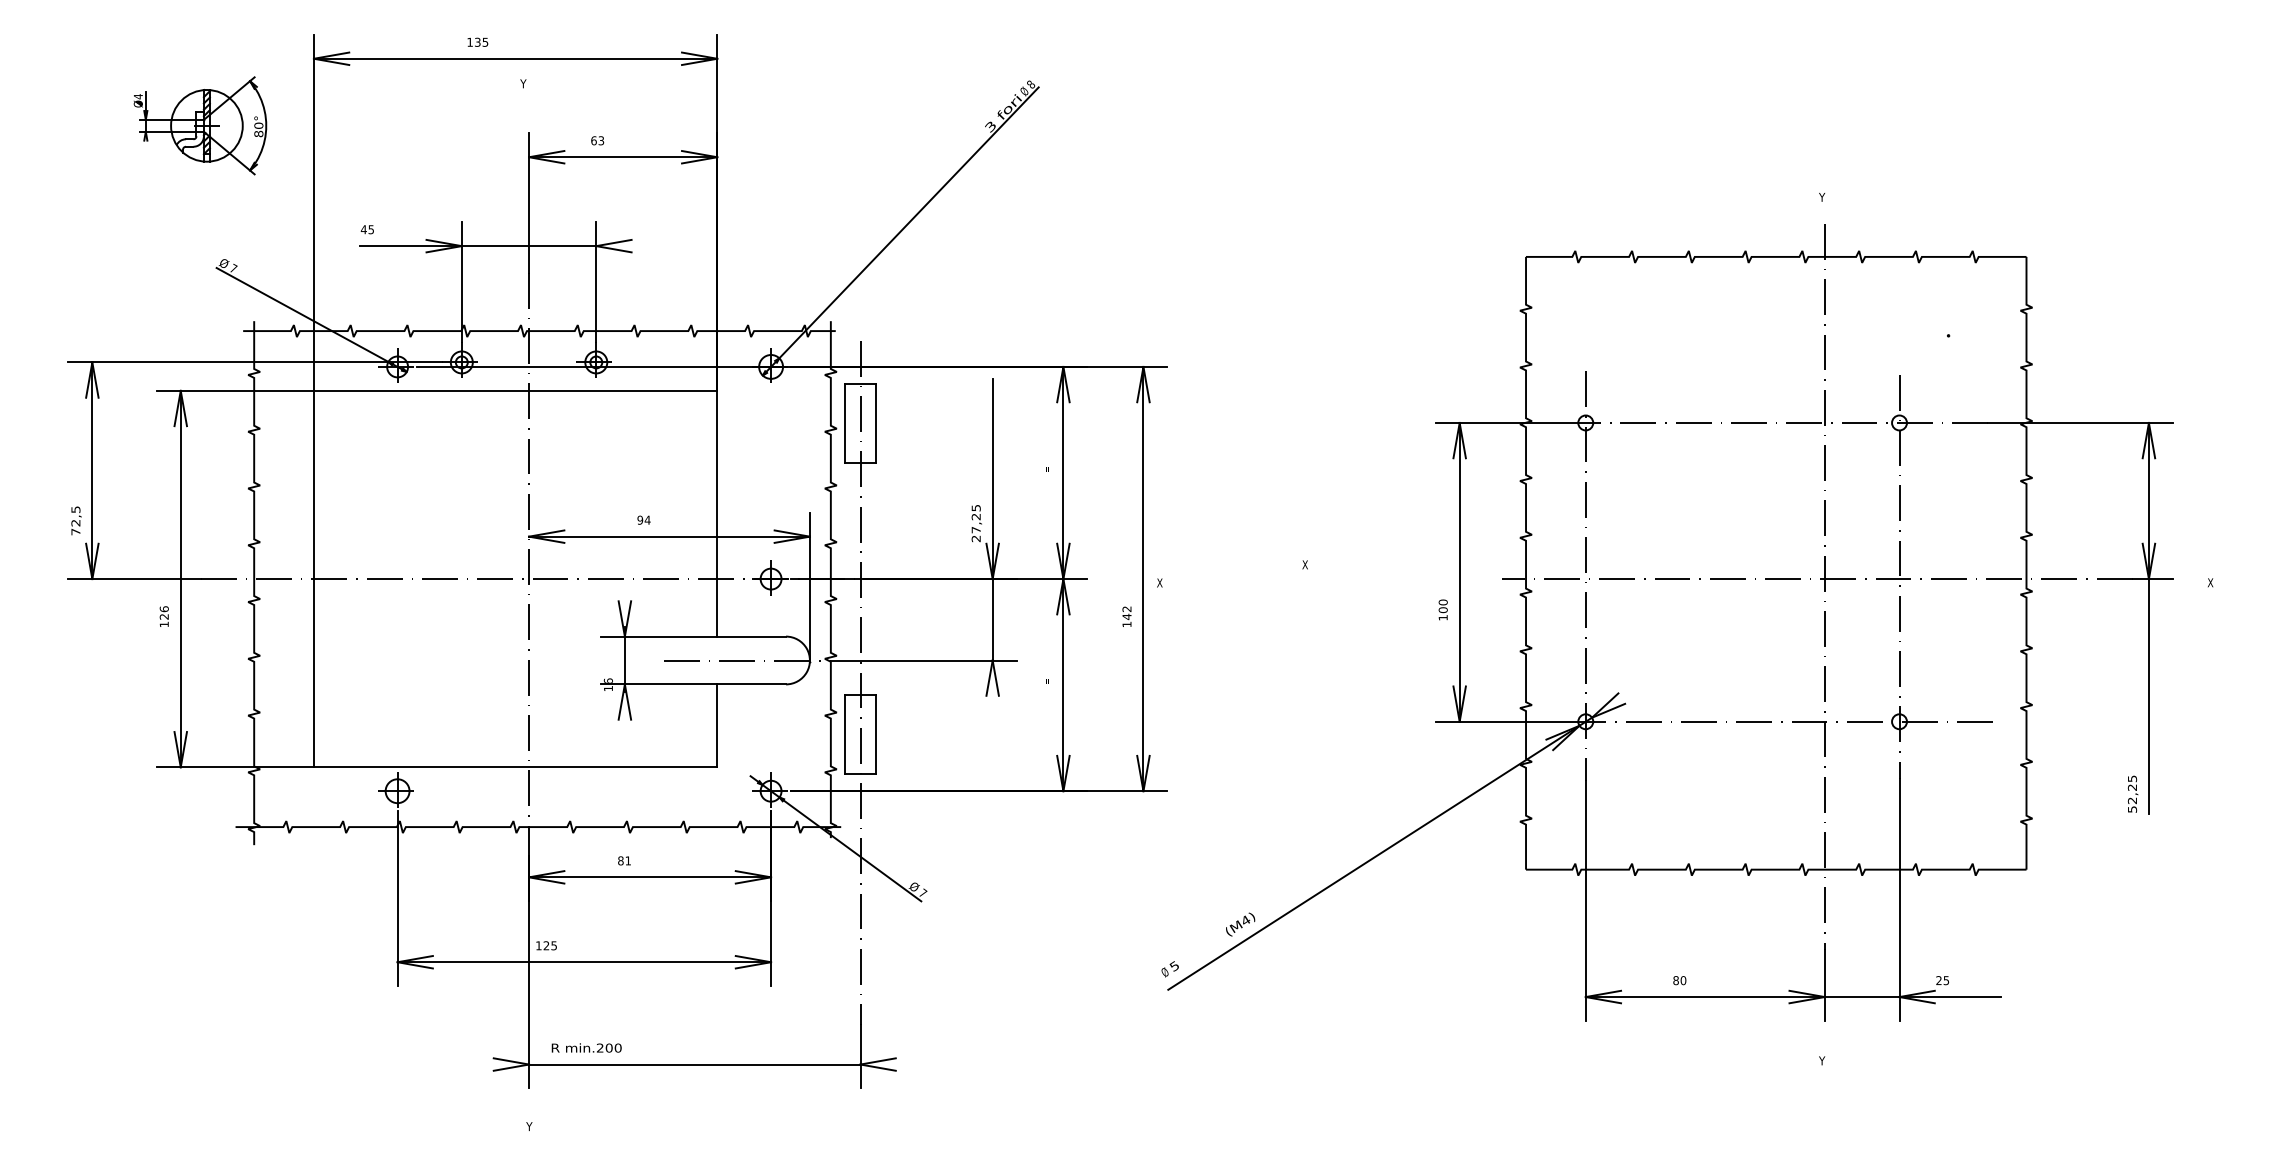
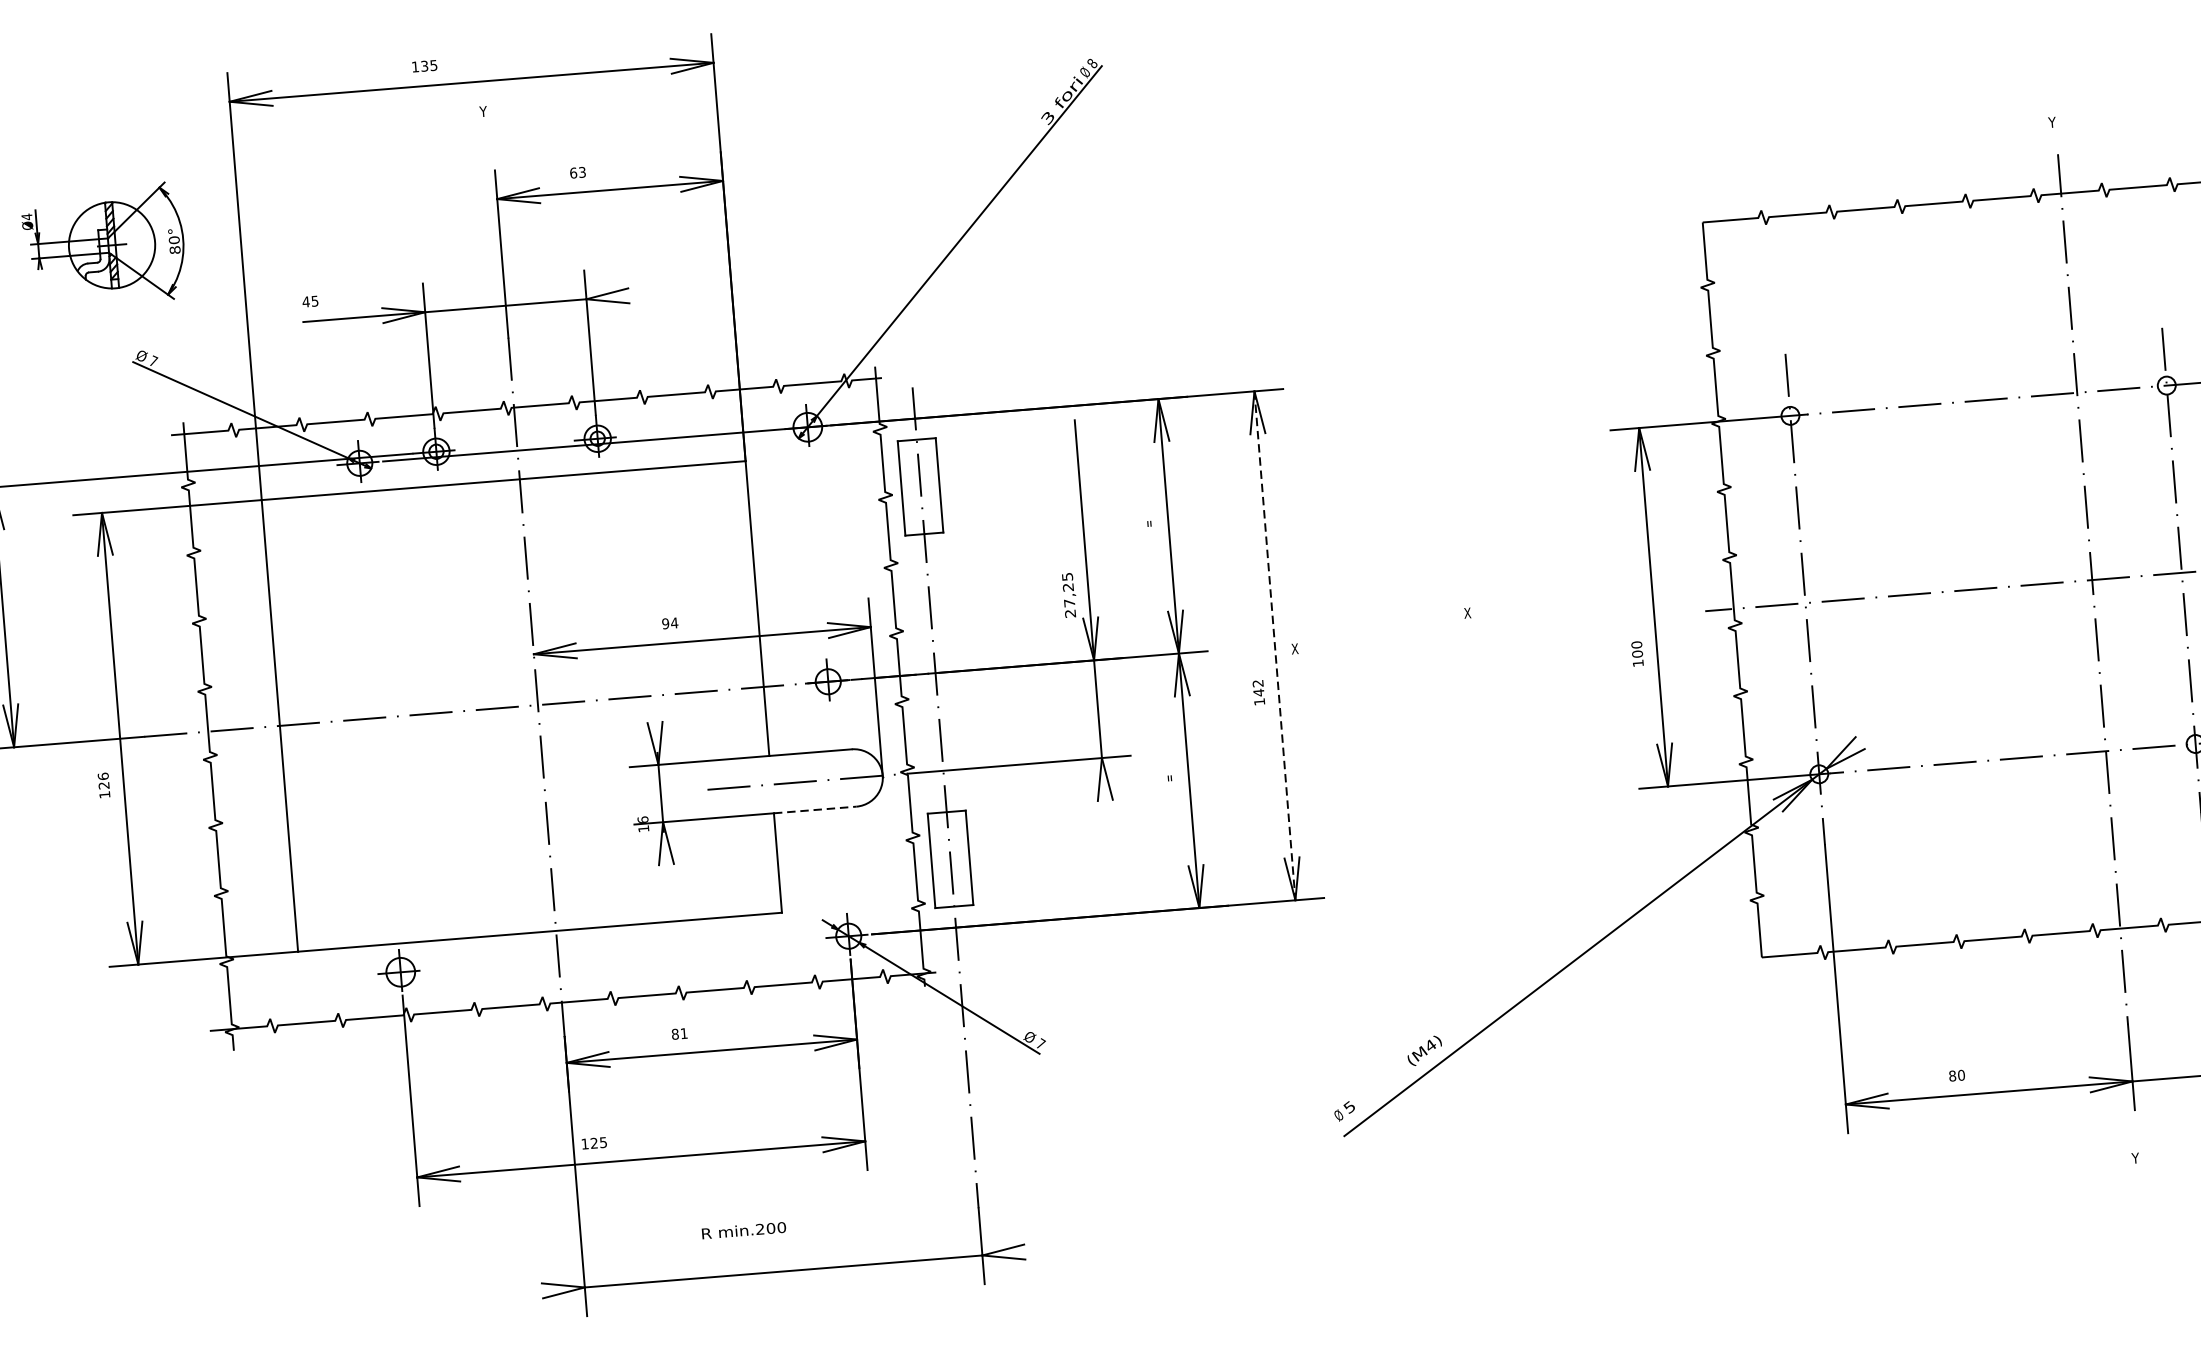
part: (200, 125) -> (104, 245), moved
line: (1143, 579) -> (1275, 646), solid -> dashed
line: (752, 684) -> (816, 810), solid -> dashed
text: (586, 1047) -> (743, 1229), moved

